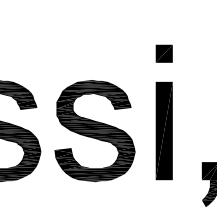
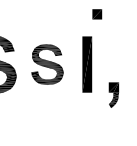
part: (164, 54) -> (97, 14), moved
part: (94, 130) -> (47, 64), size x0.7

